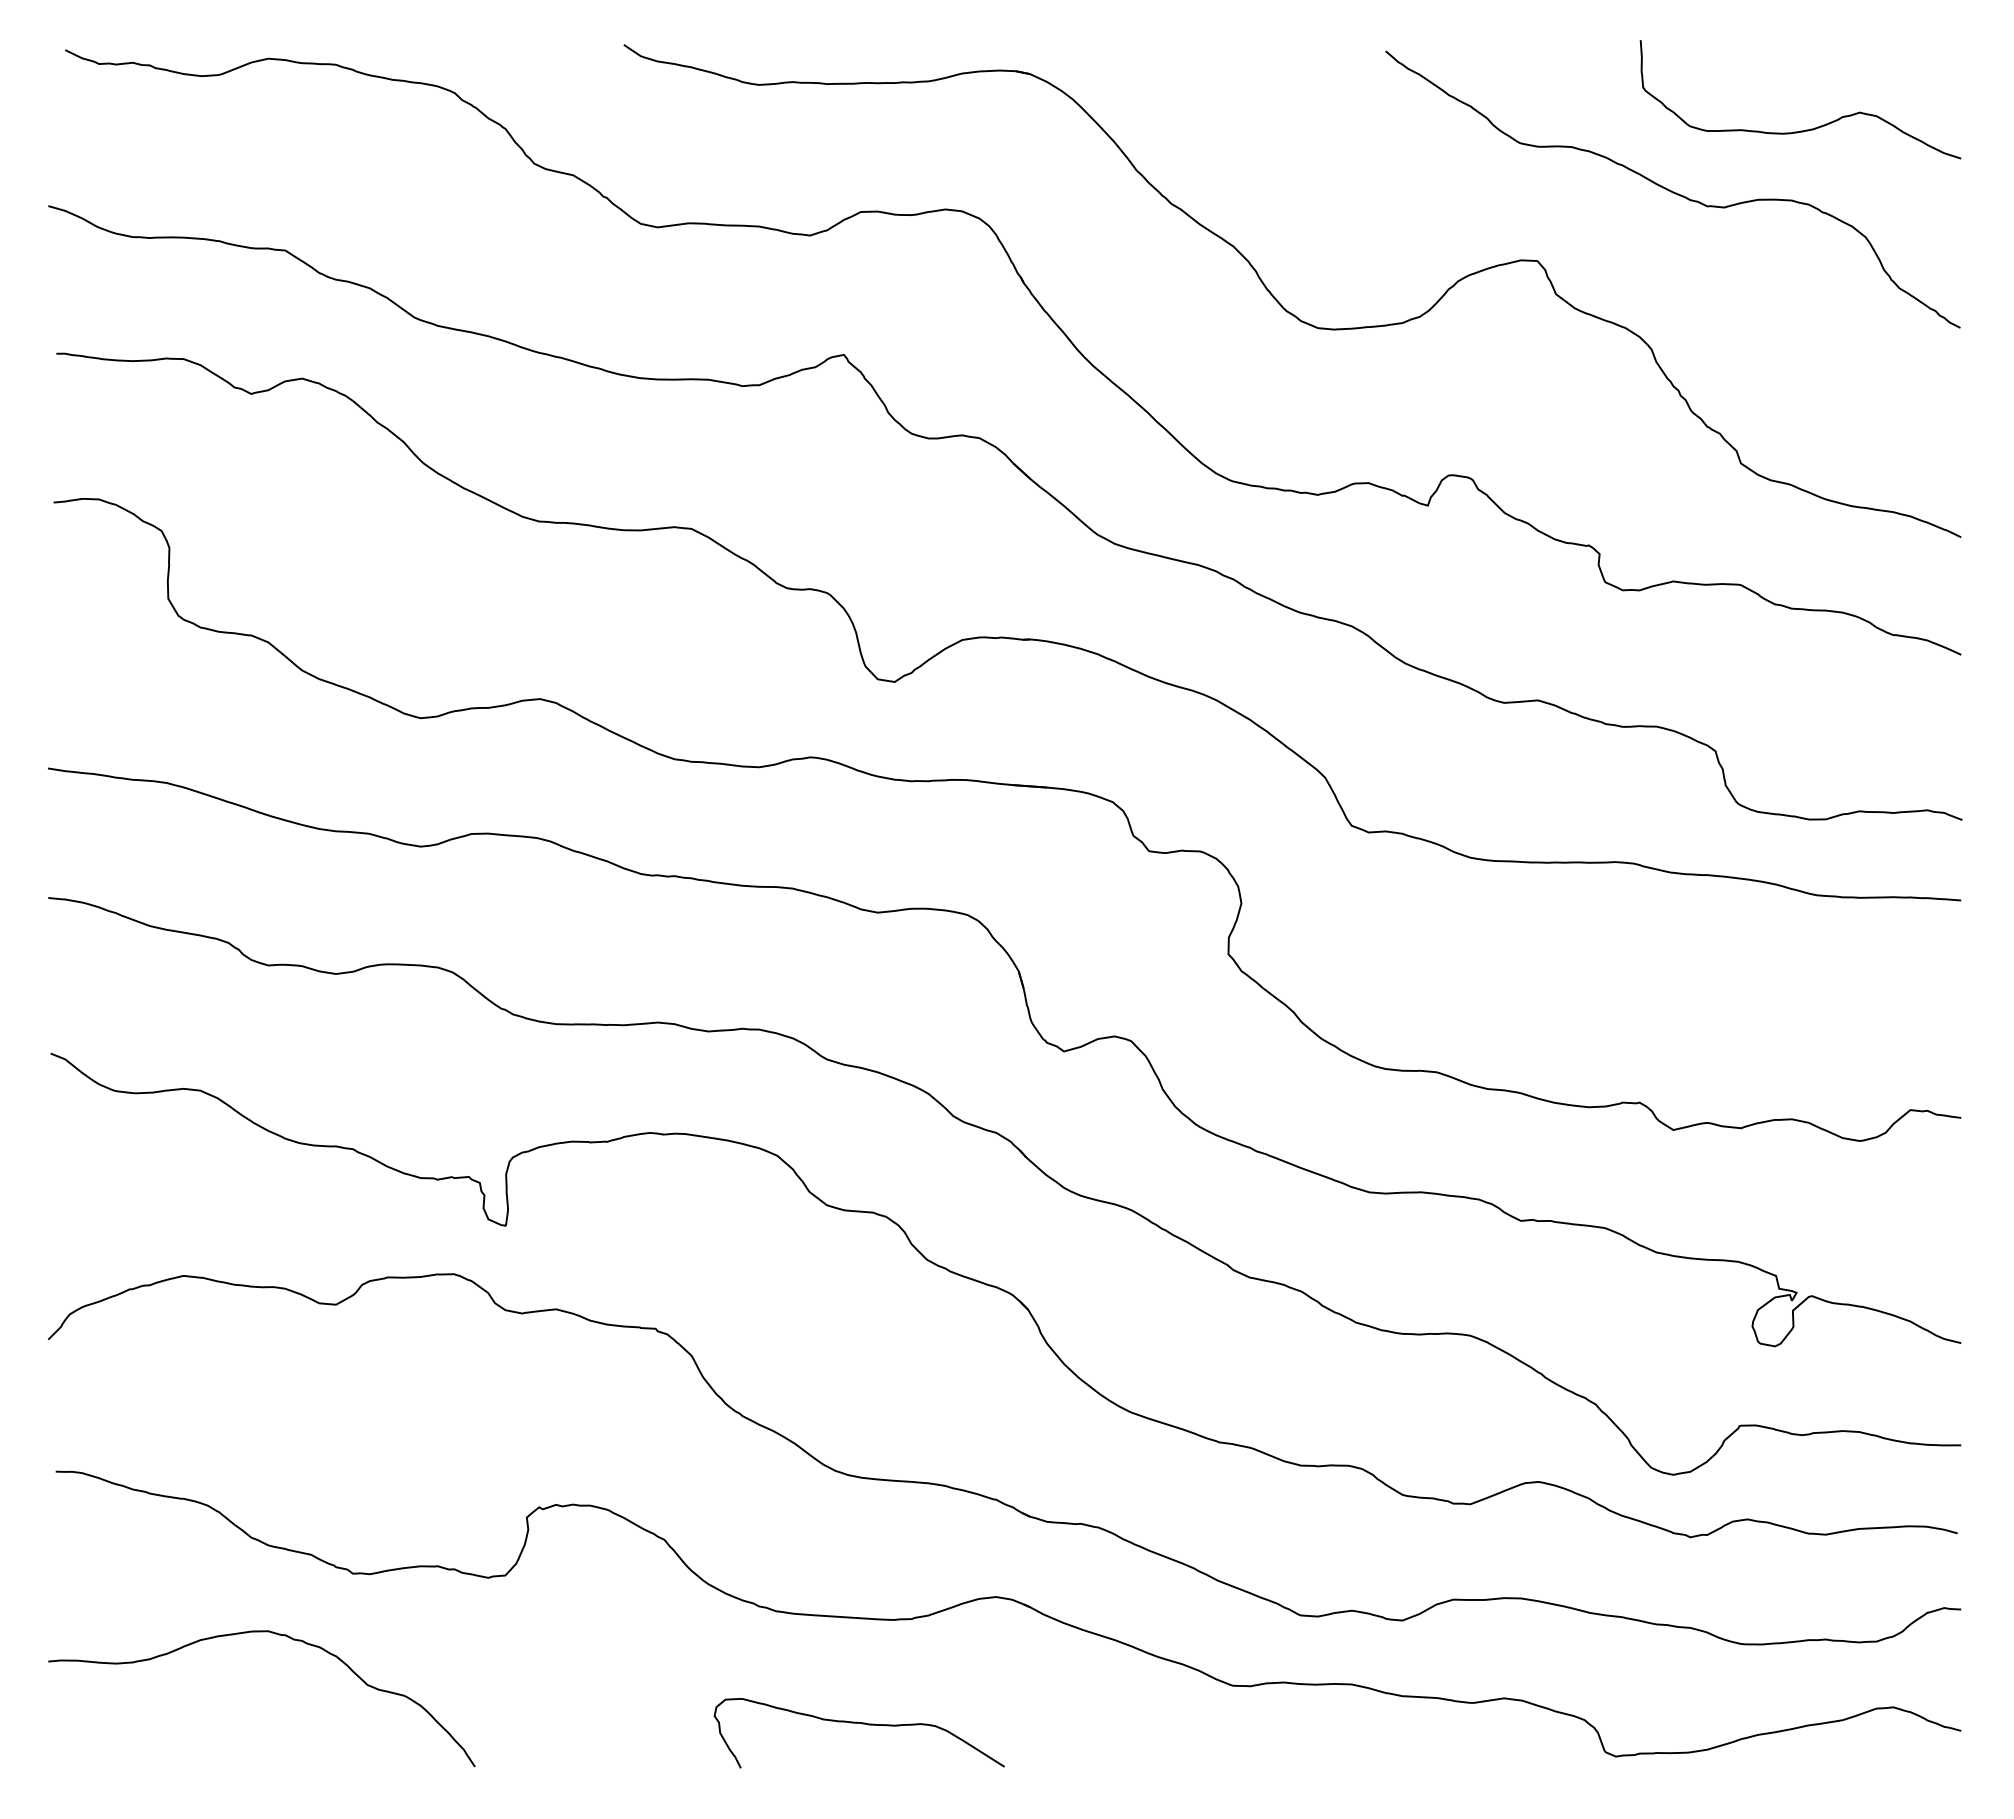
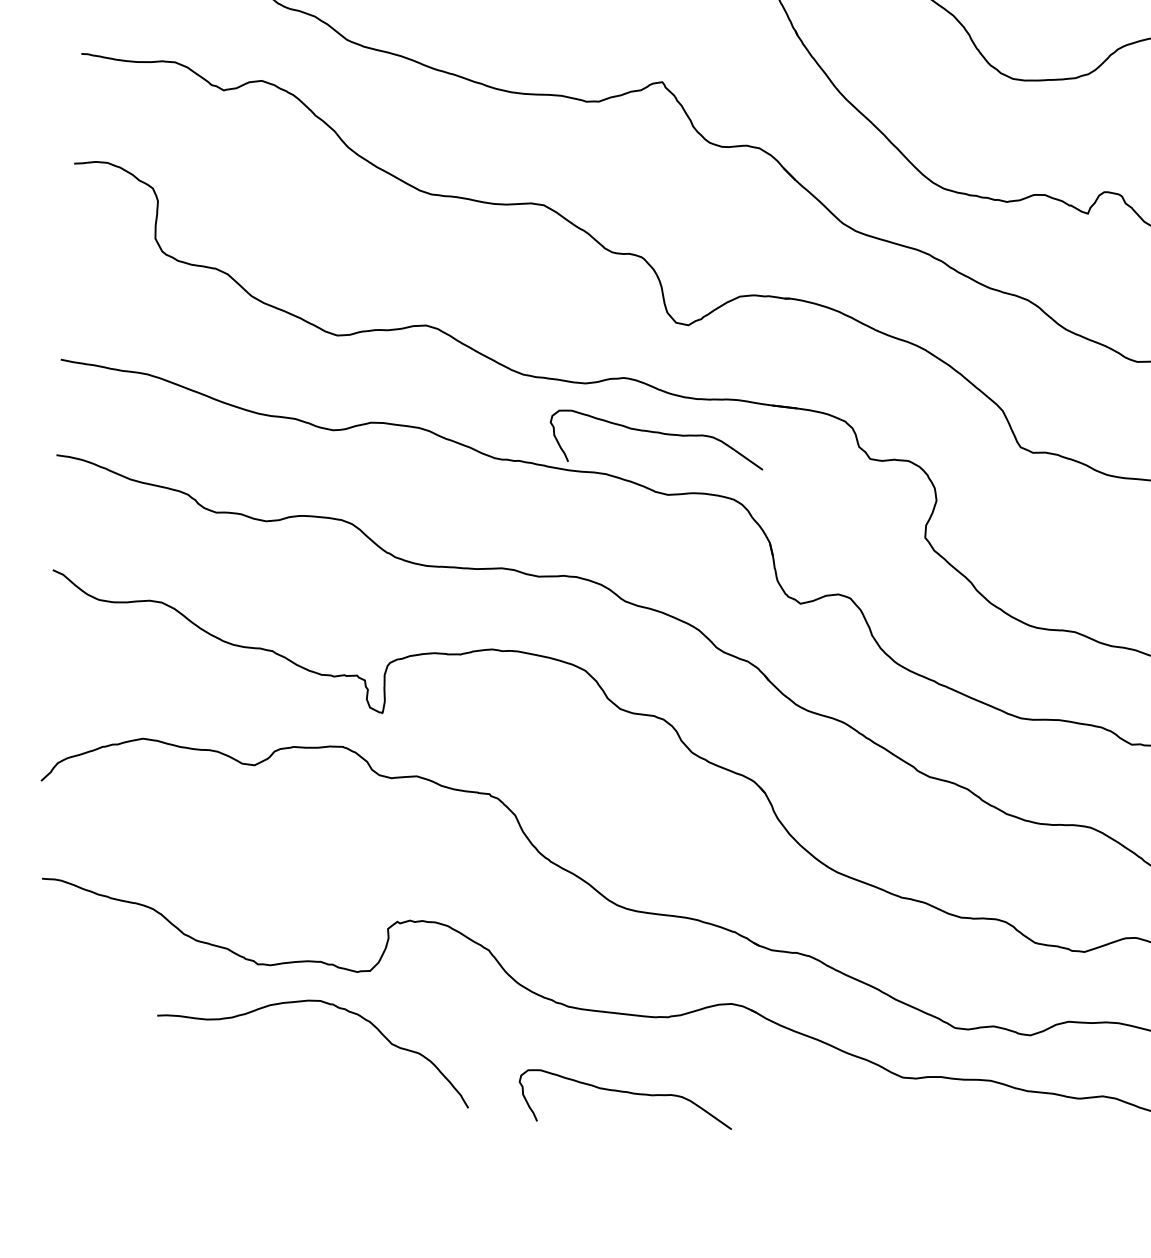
curve: (862, 830) -> (659, 433), added
curve: (278, 1635) -> (327, 1004), moved

